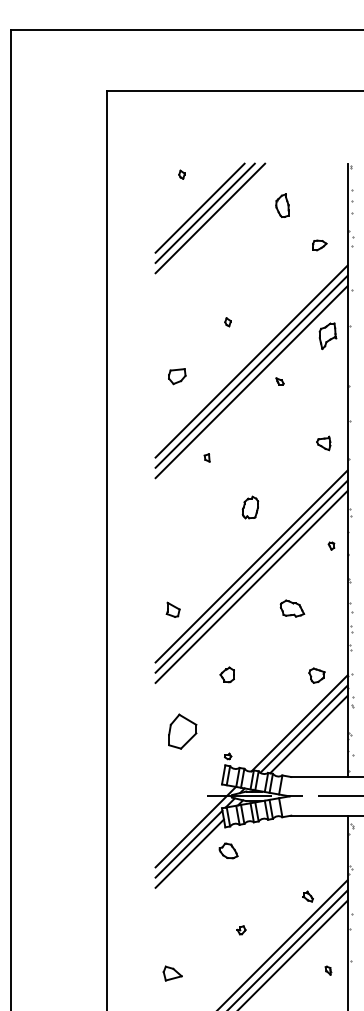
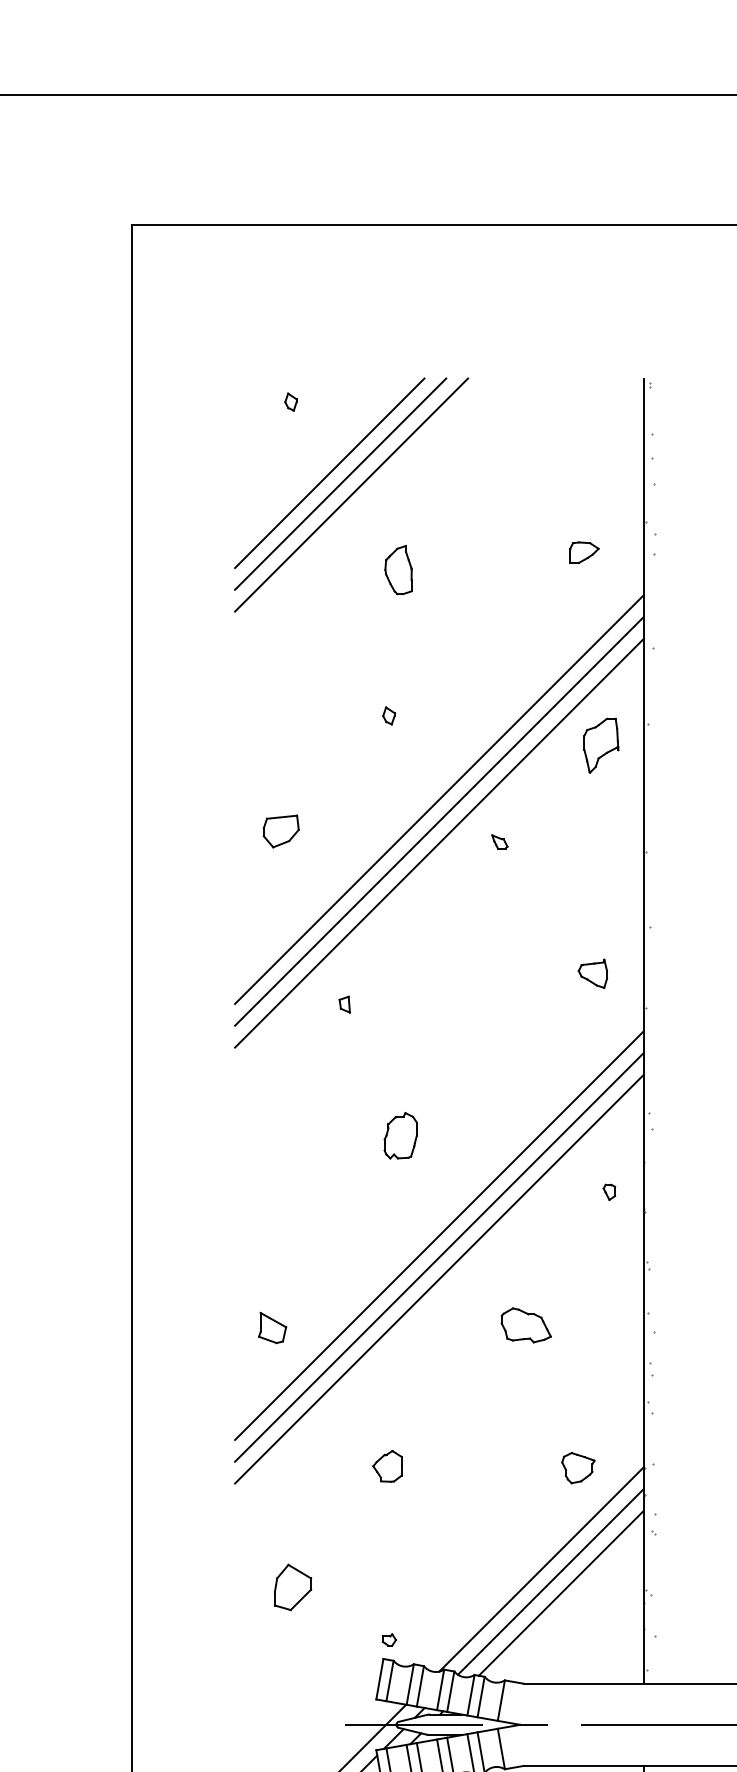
part: (282, 205) -> (398, 569), moved
part: (250, 507) -> (400, 1135), moved
part: (182, 731) -> (292, 1586), size x0.62

